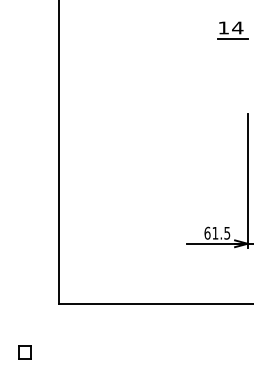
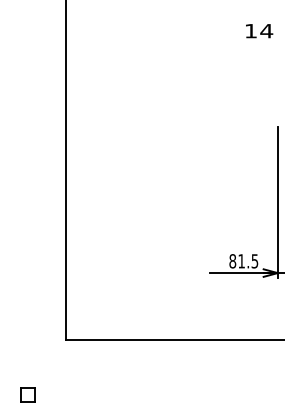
line: (232, 38) -> (260, 42), removed
text: (207, 232) -> (232, 260), 61.5 -> 81.5

